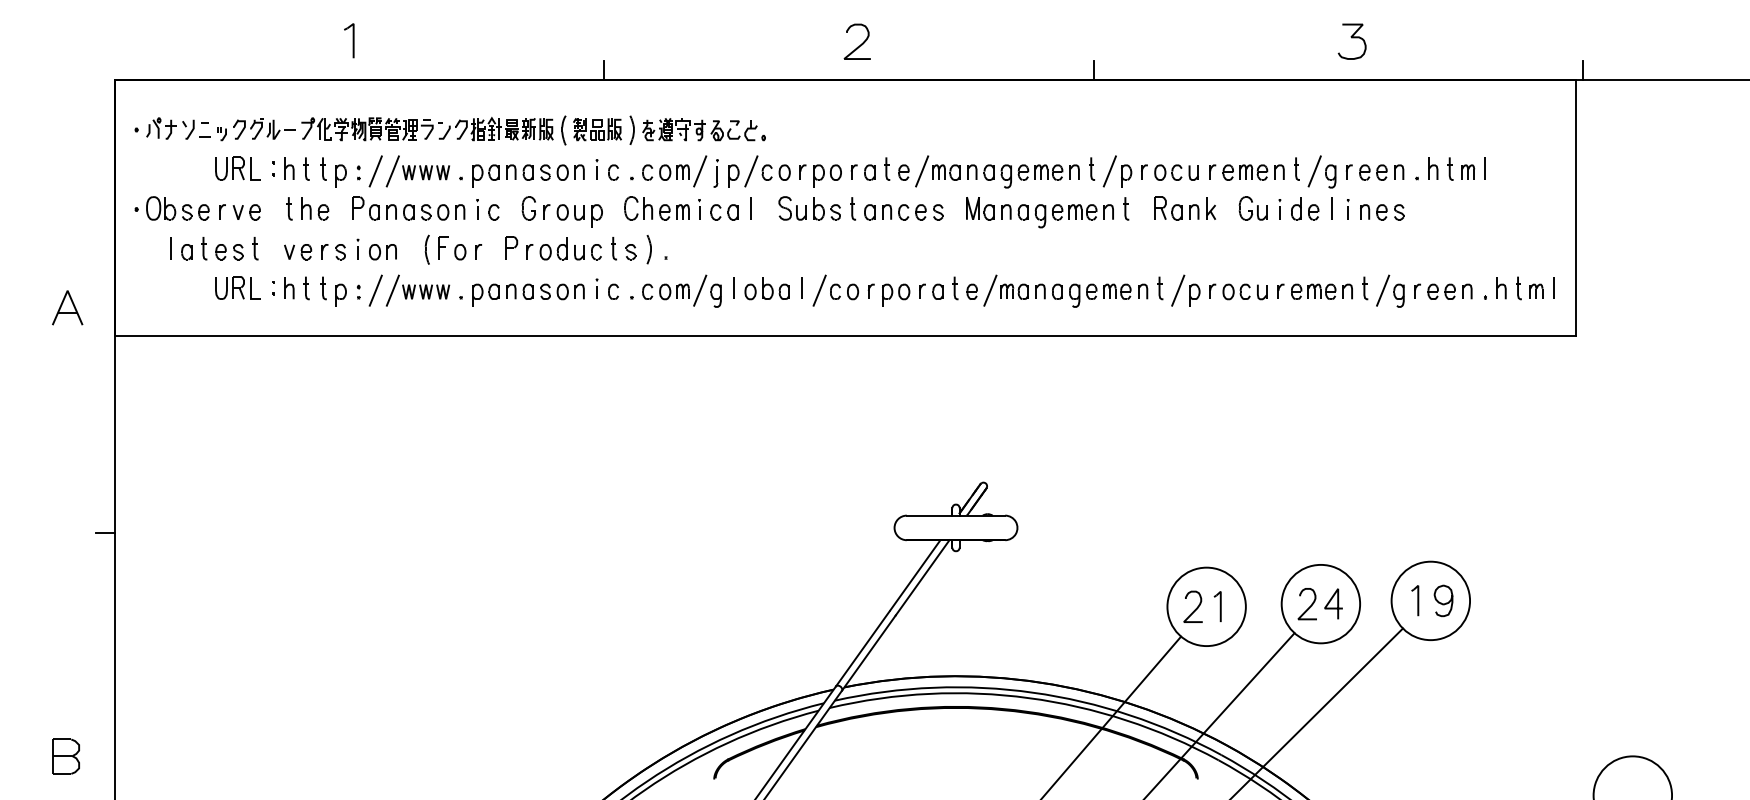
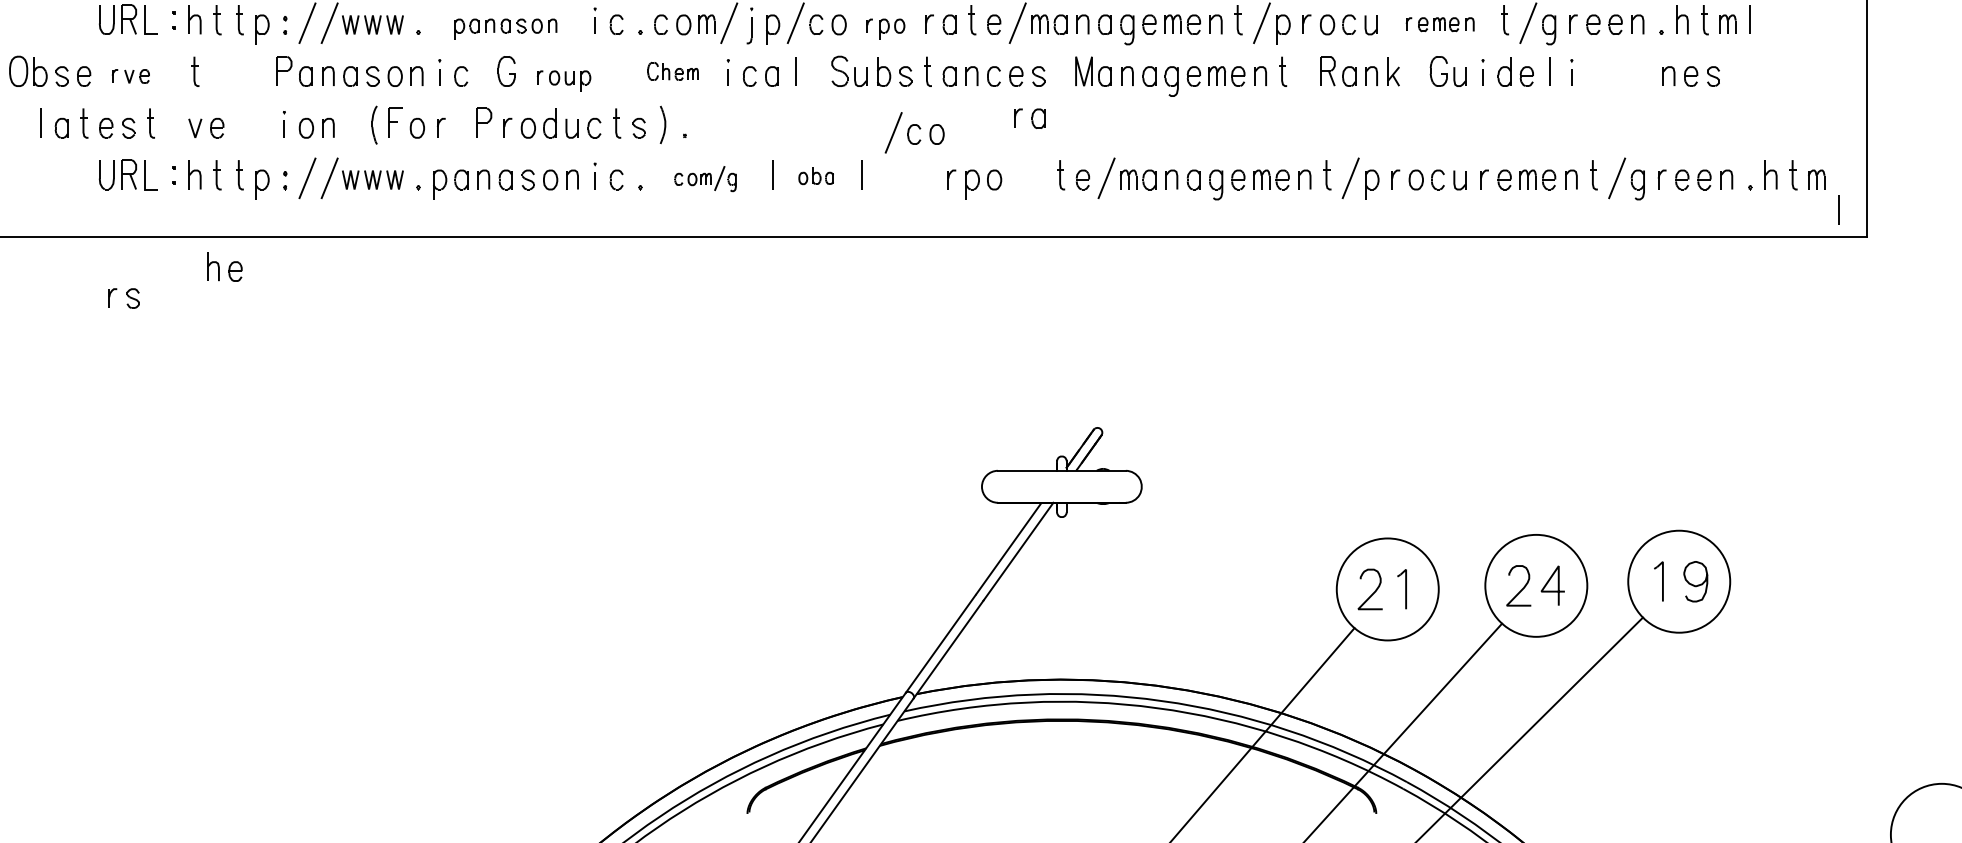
part: (1246, 172) -> (1439, 24), size x0.7
part: (528, 175) -> (506, 28), size x0.7
part: (820, 175) -> (885, 28), size x0.7
part: (315, 208) -> (225, 266), moved
part: (656, 208) -> (672, 71), size x0.6
part: (239, 212) -> (130, 76), size x0.7
part: (1382, 212) -> (1691, 76), moved
part: (572, 215) -> (563, 80), size x0.7
part: (333, 252) -> (123, 299), moved
line: (1553, 287) -> (1838, 209), moved
part: (766, 288) -> (815, 175), size x0.6
part: (681, 290) -> (704, 178), size x0.6
part: (835, 290) -> (914, 132), moved
part: (931, 291) -> (1030, 118), moved

